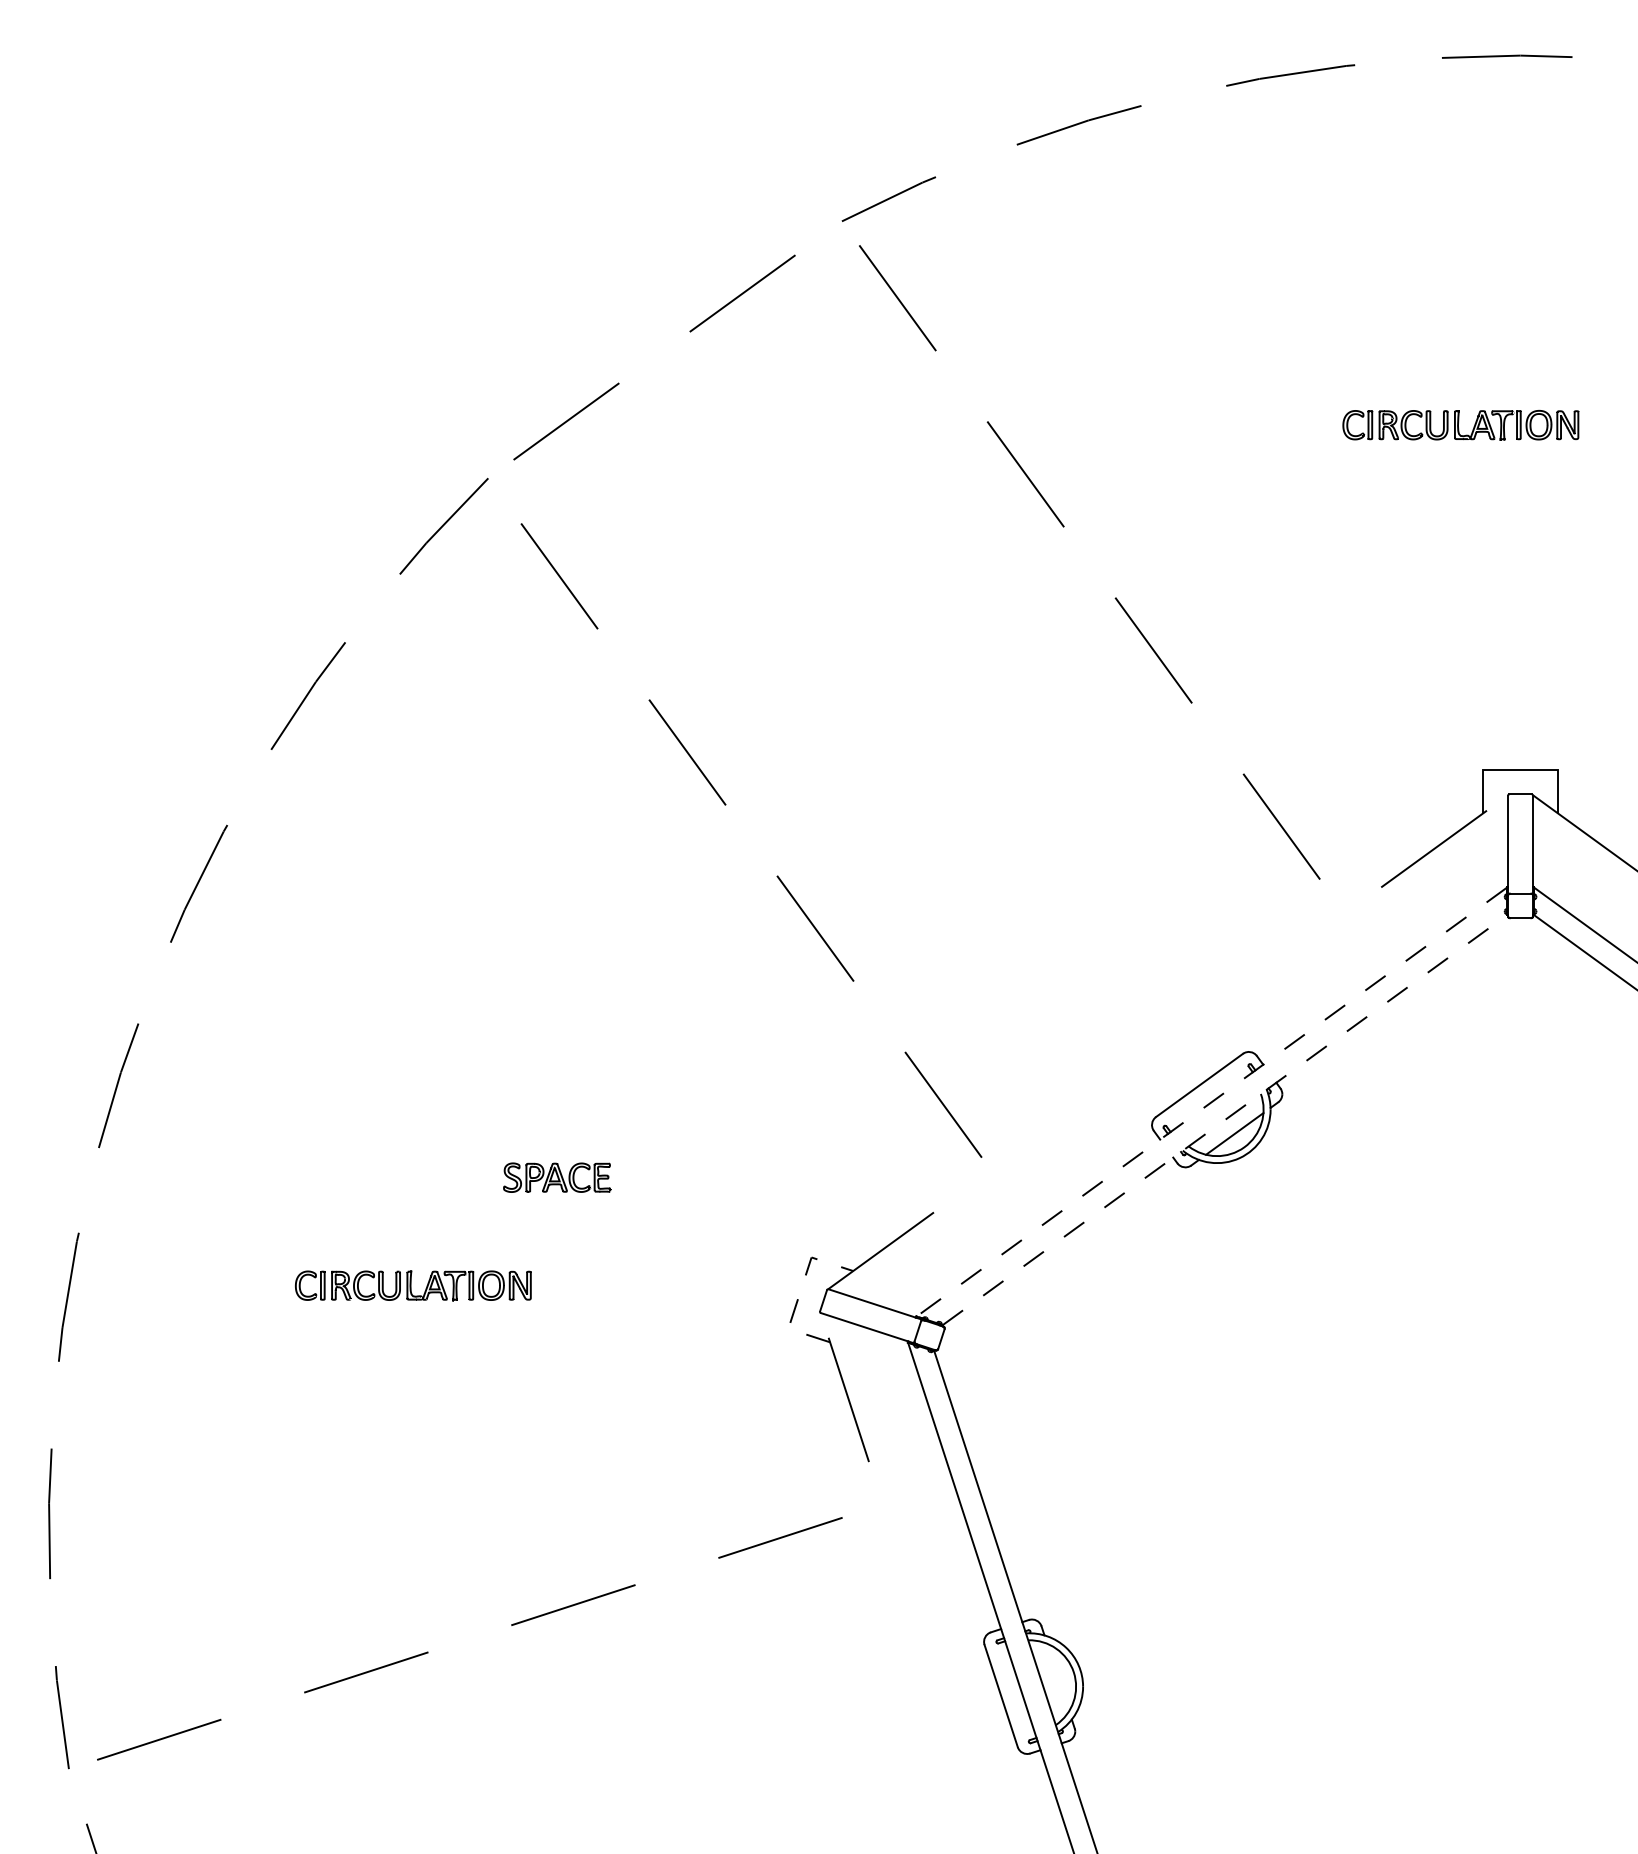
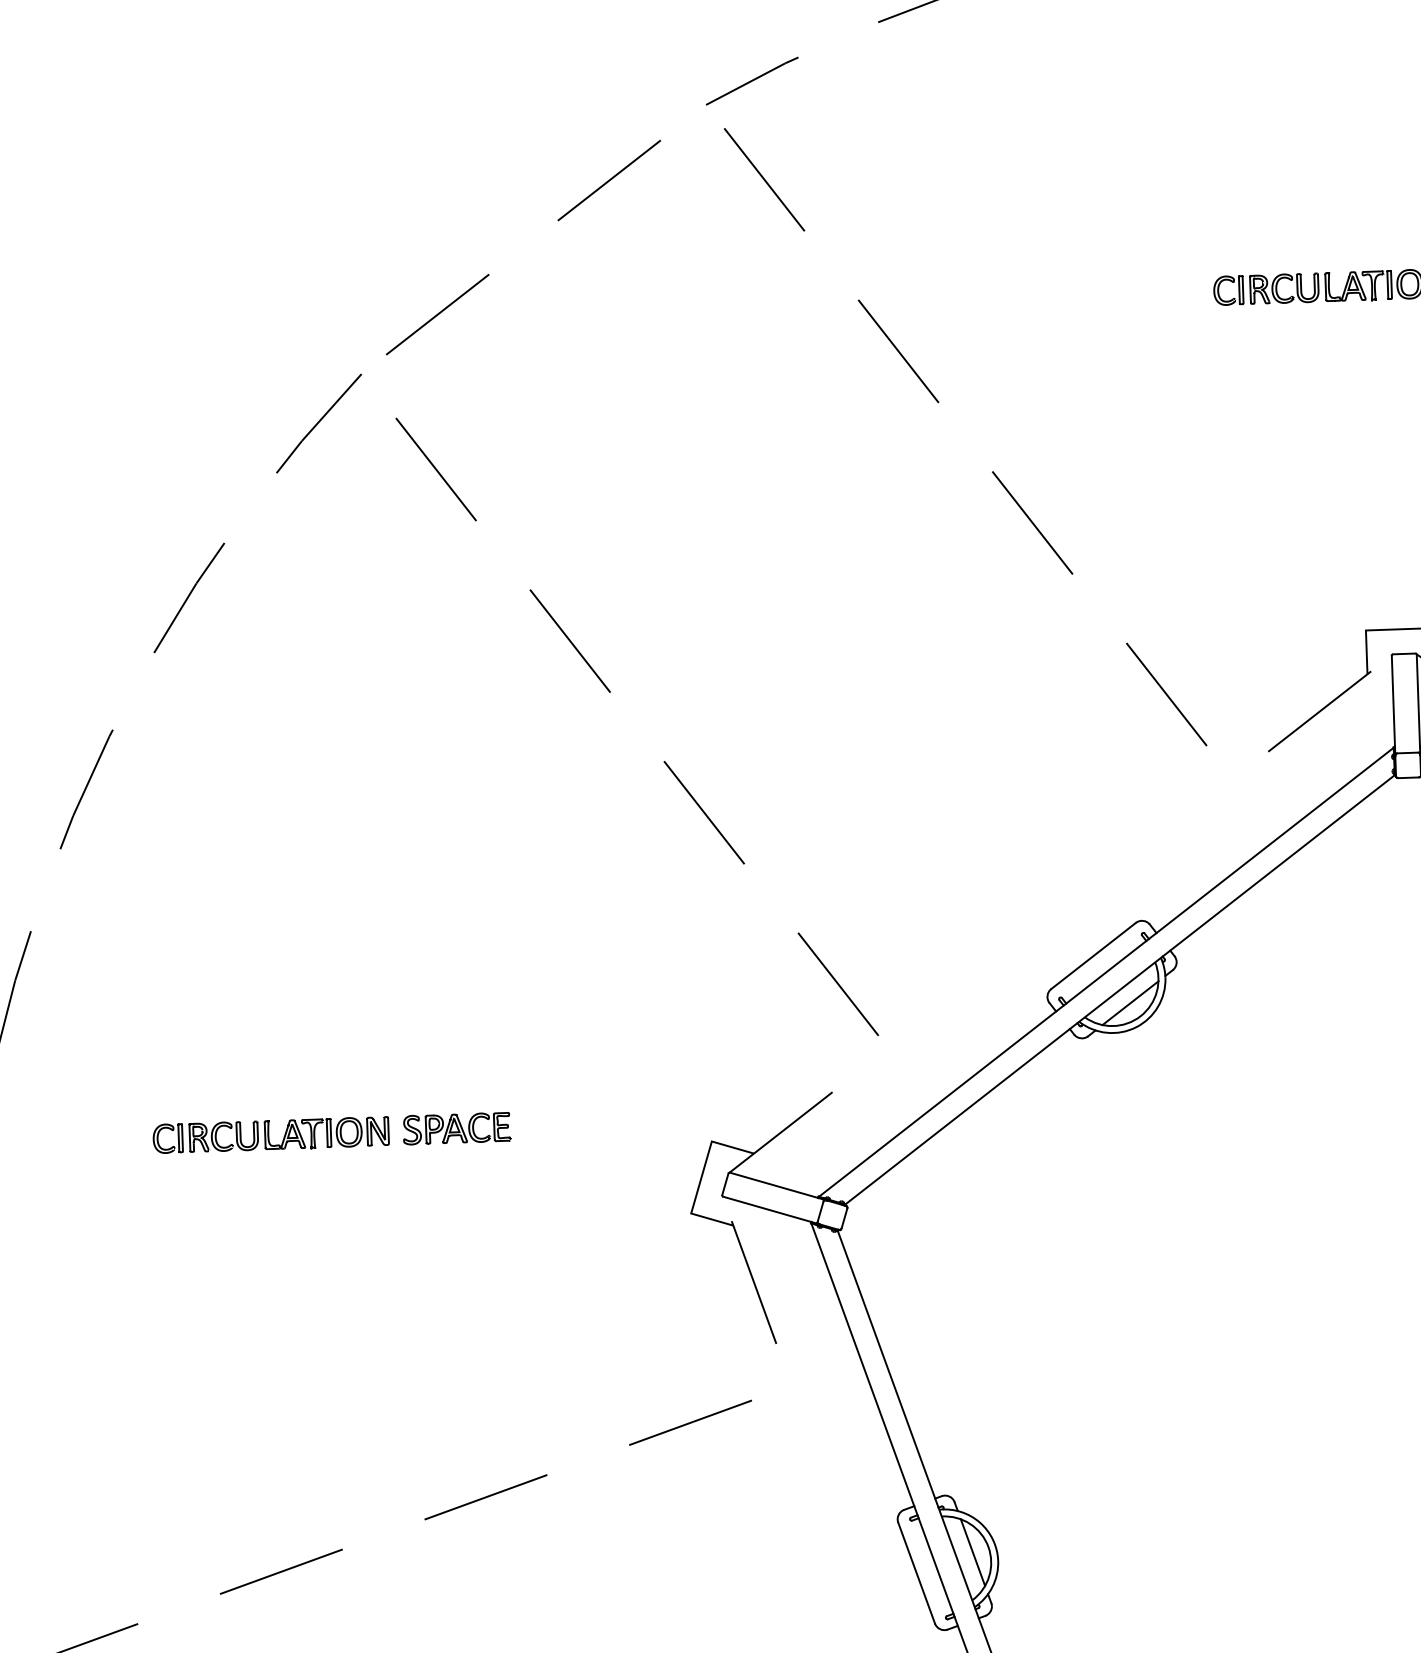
line: (1211, 1102) -> (1106, 972), dashed -> solid
line: (1224, 1120) -> (1119, 990), dashed -> solid
part: (557, 1177) -> (457, 1128), moved
part: (413, 1285) -> (271, 1134), moved
line: (800, 1292) -> (702, 1176), dashed -> solid
line: (1058, 1677) -> (973, 1552), added

